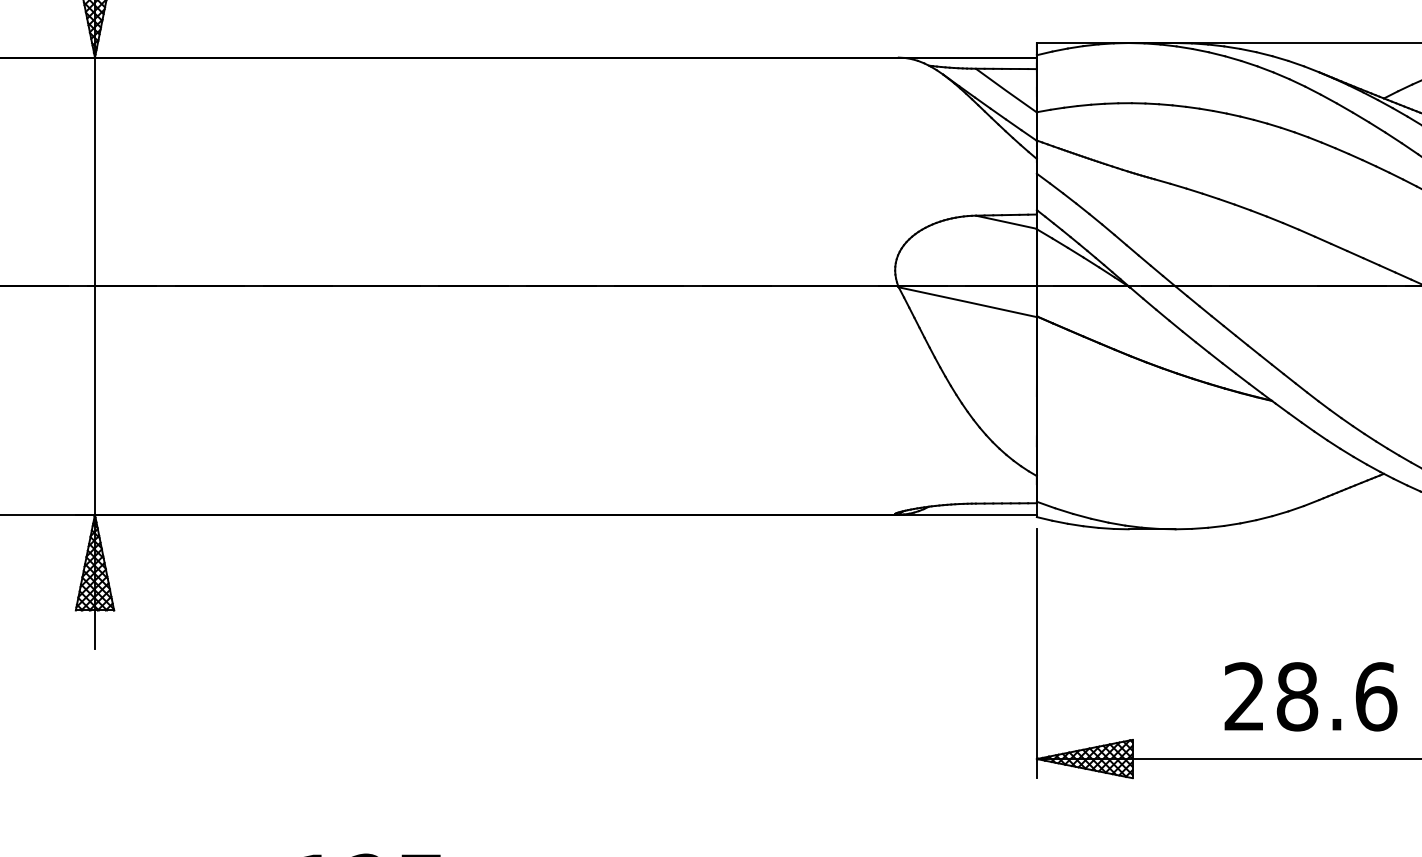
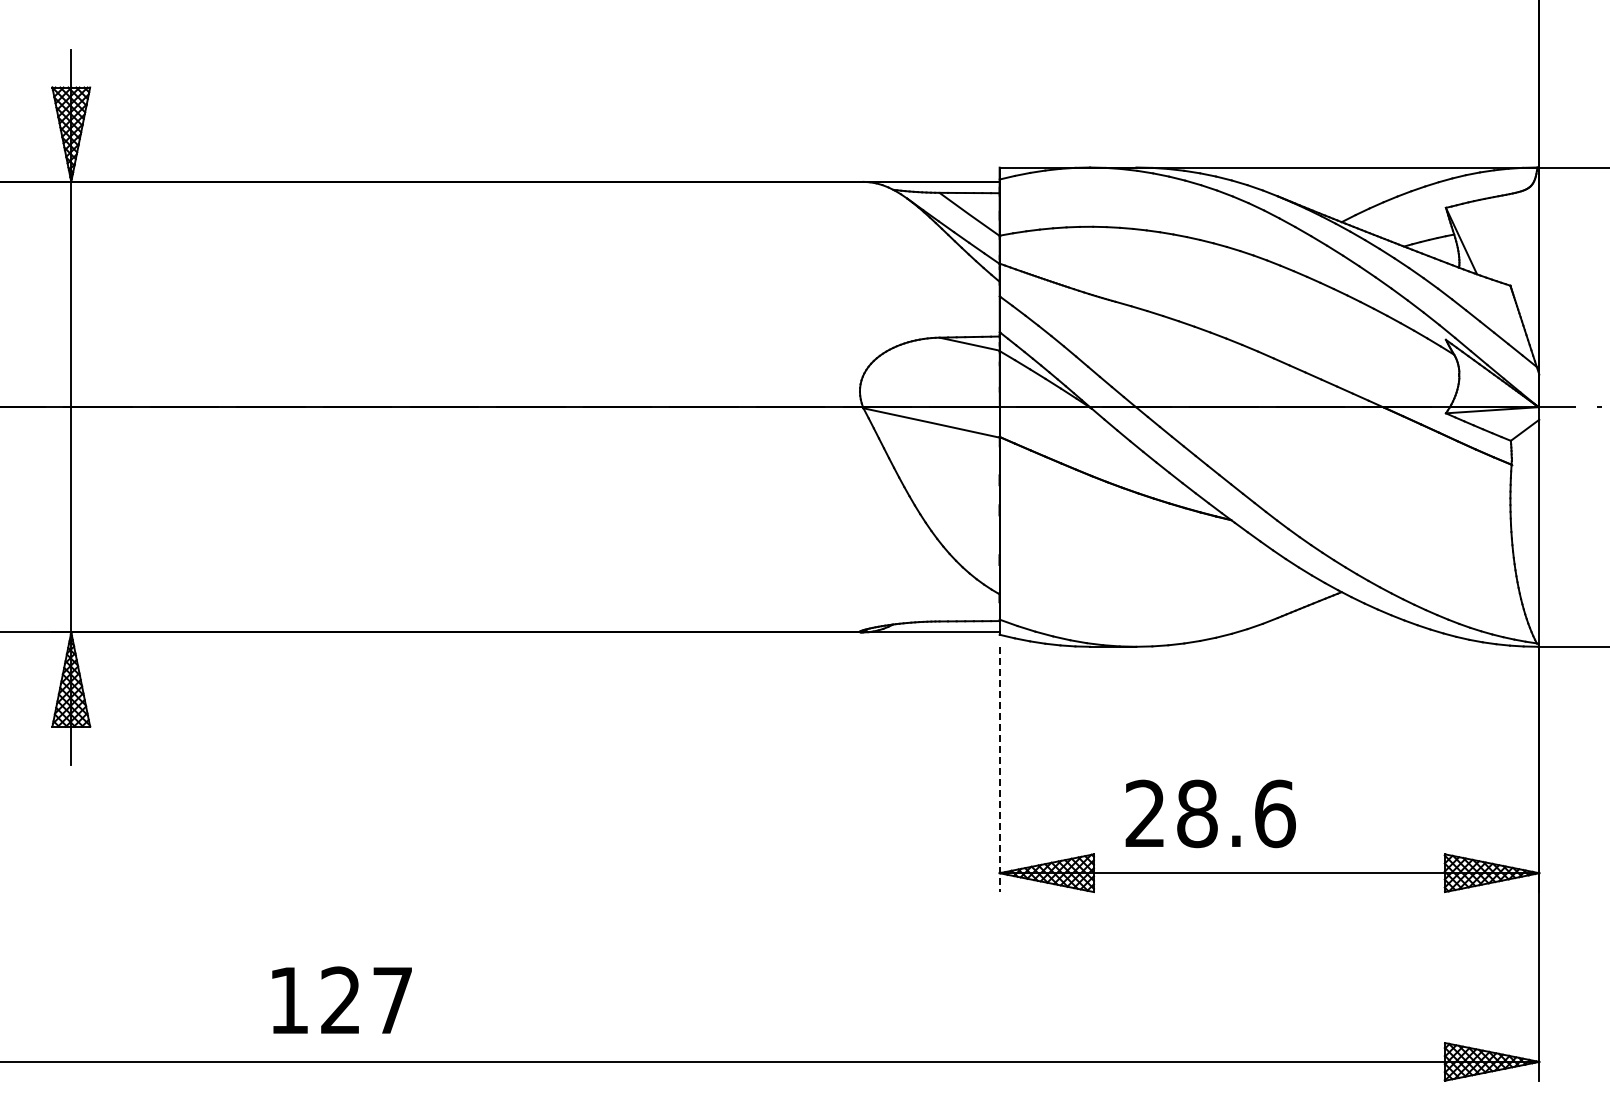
line: (1036, 653) -> (999, 769), solid -> dashed
text: (1310, 696) -> (1210, 813), moved

